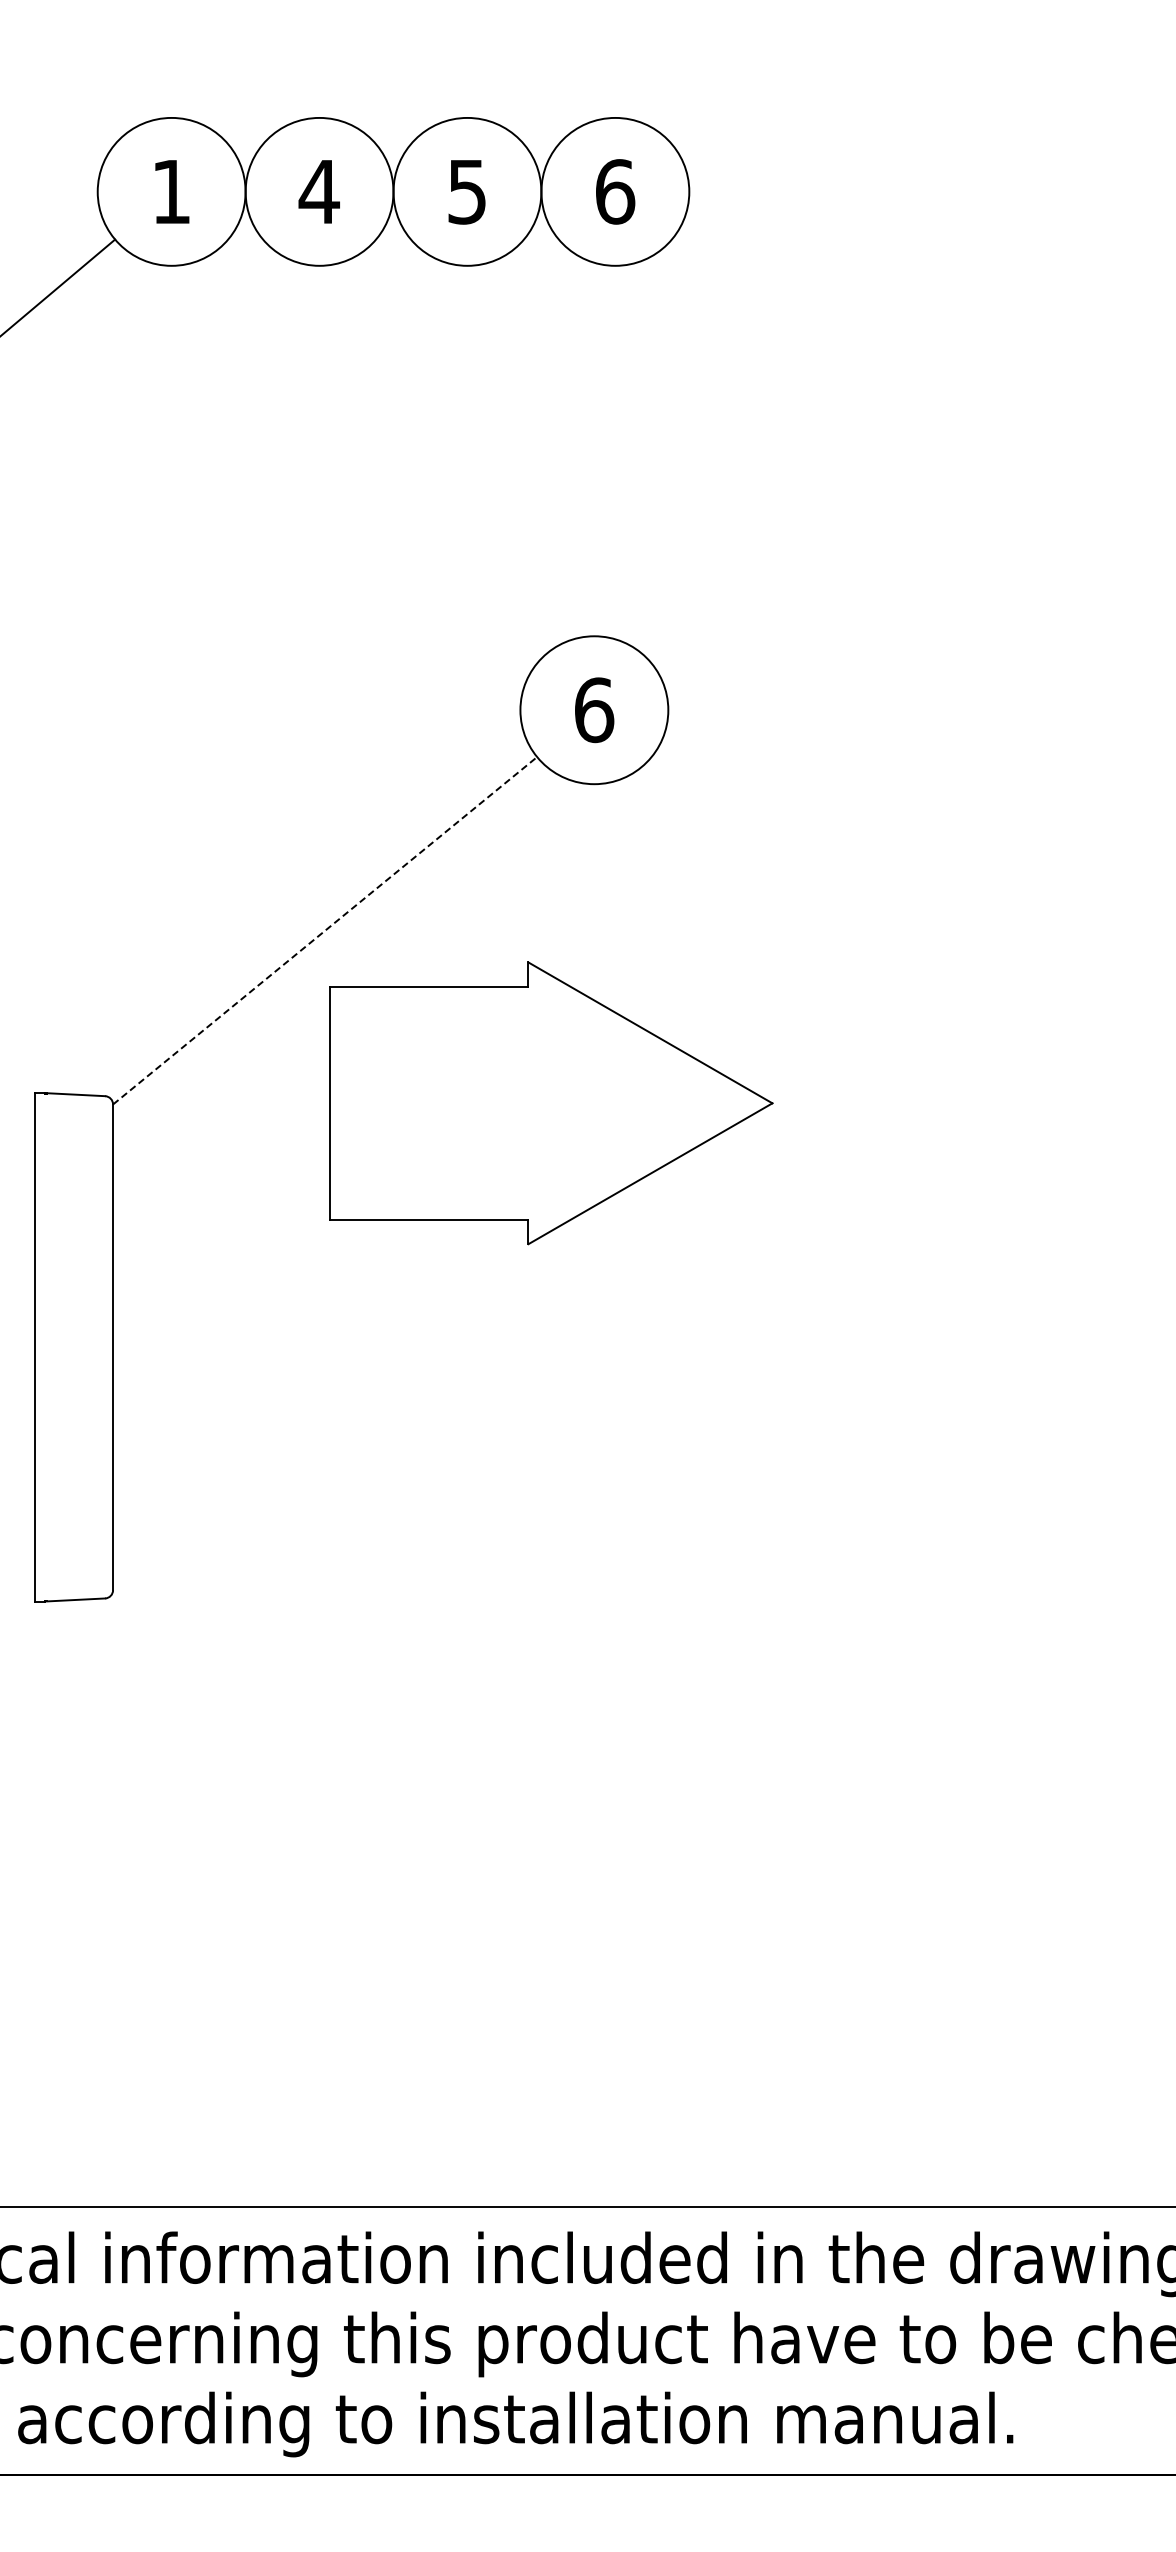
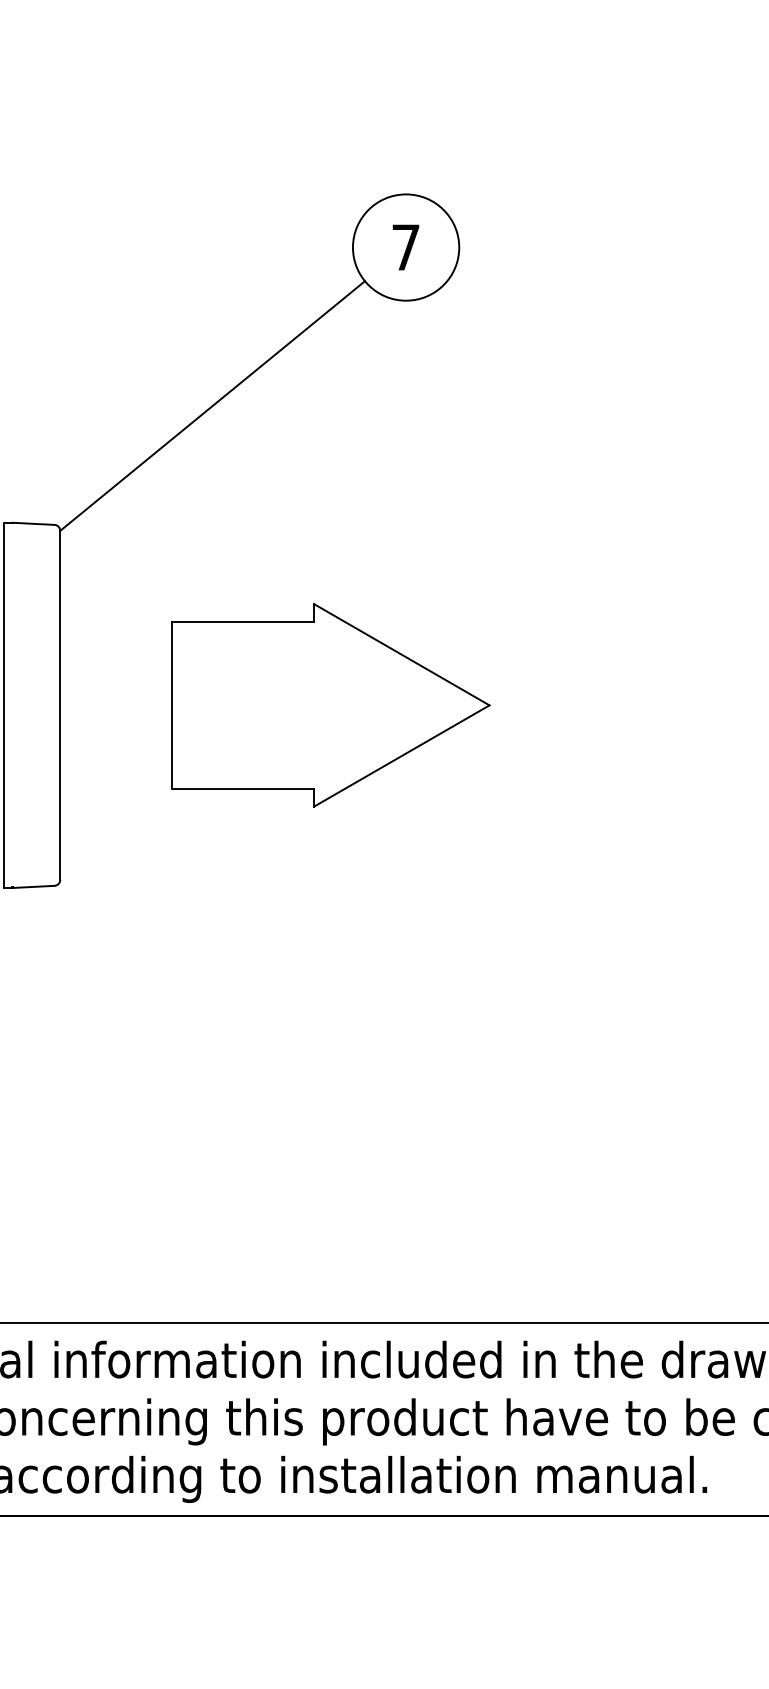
text: (594, 710) -> (406, 247), 6 -> 7
line: (325, 930) -> (212, 405), dashed -> solid
part: (551, 1103) -> (330, 705), moved

